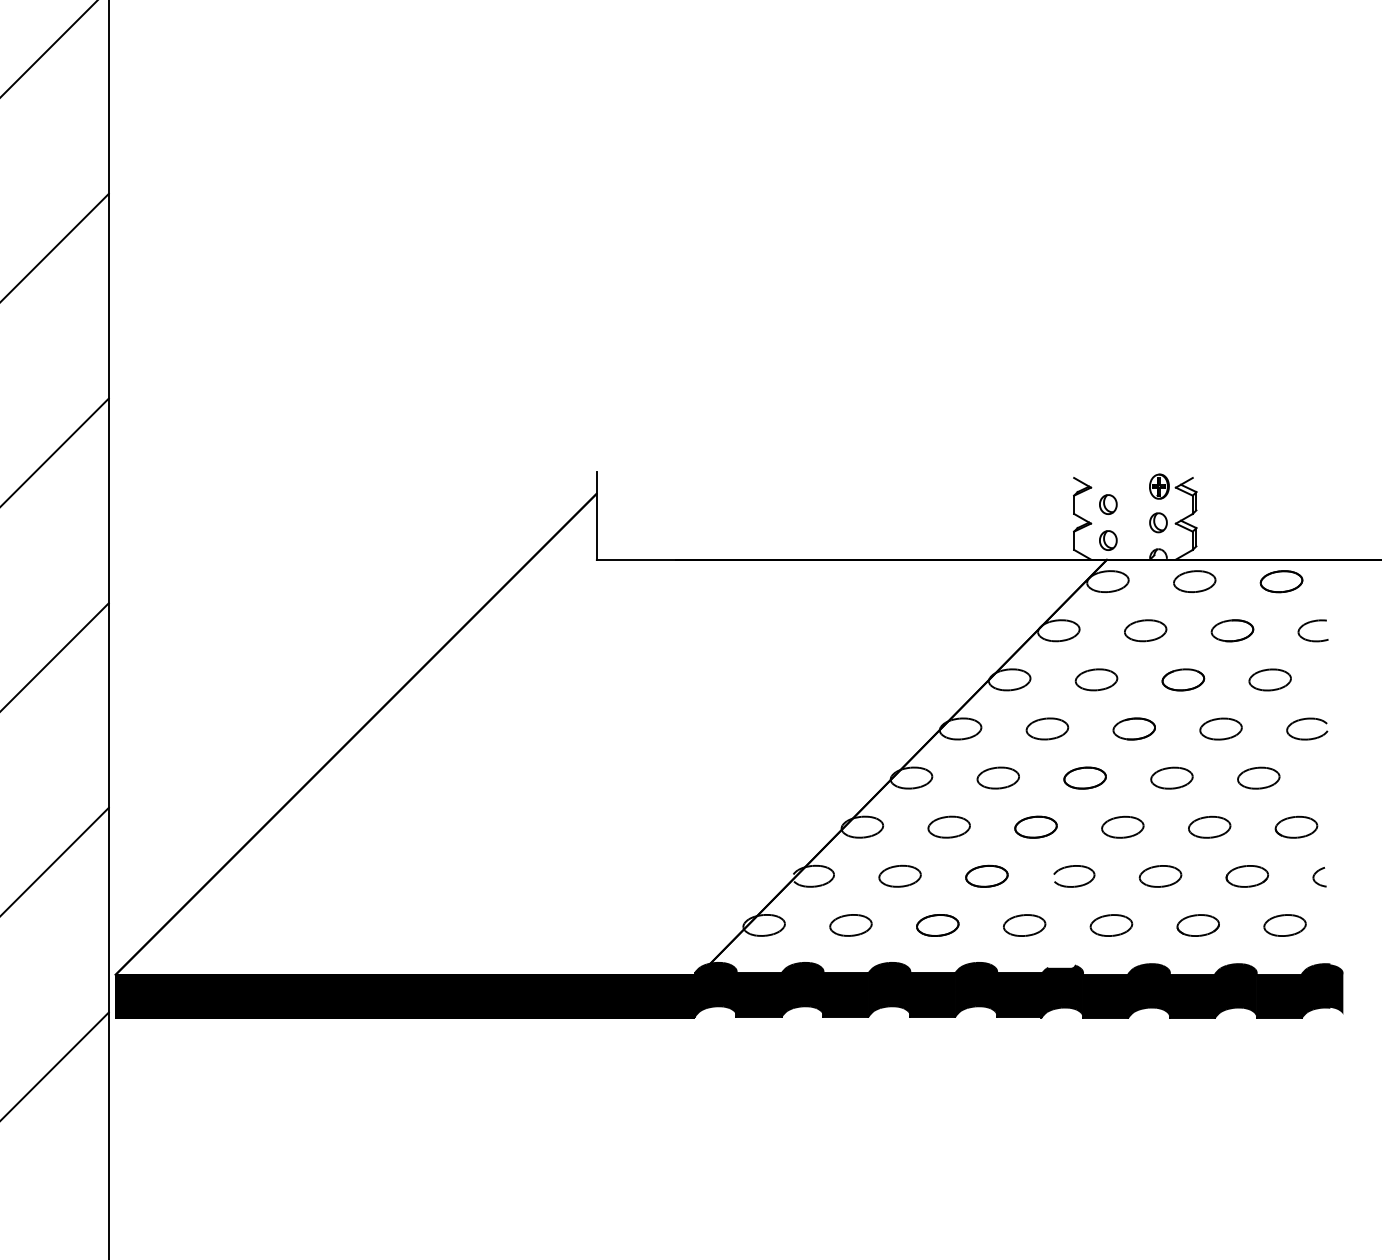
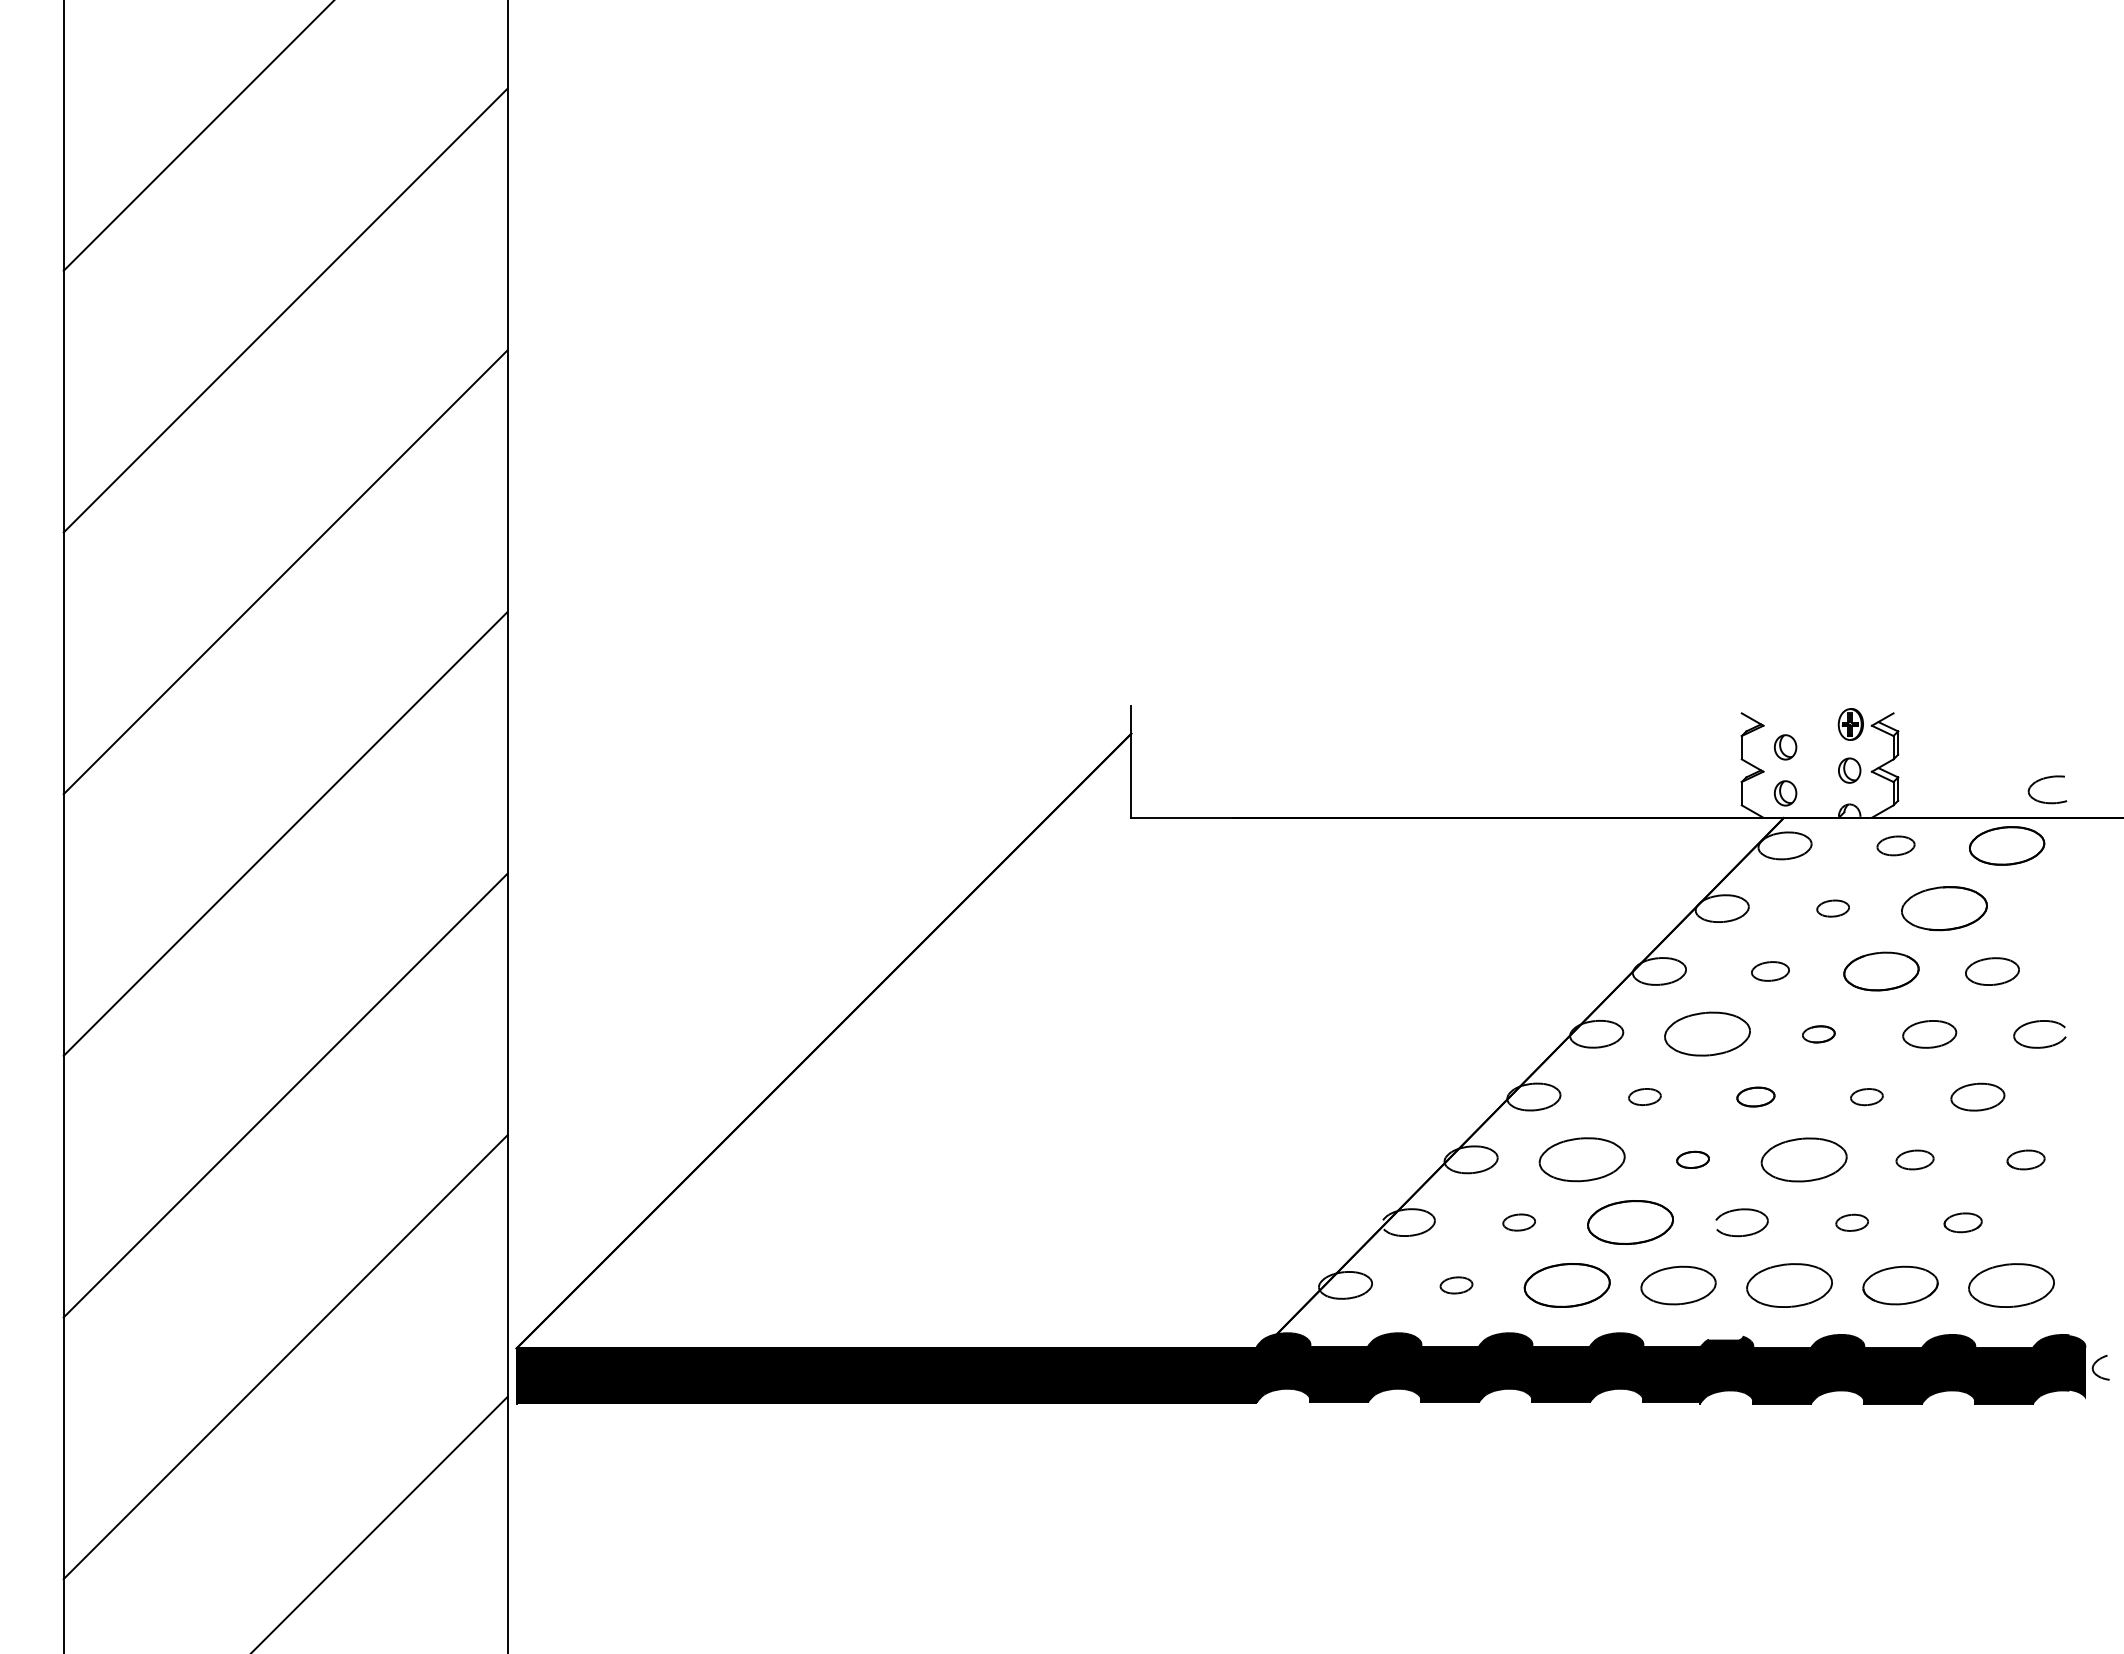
part: (1194, 581) -> (1895, 845), size x0.7
part: (1281, 581) -> (2006, 845), size x1.4
part: (1310, 622) -> (2044, 779), moved
part: (1145, 630) -> (1832, 908), size x0.6
part: (1231, 630) -> (1943, 908), size x1.6
part: (1096, 679) -> (1770, 971), size x0.7
part: (1183, 679) -> (1881, 971), size x1.4
part: (1047, 729) -> (1707, 1034), size x1.6
part: (1134, 729) -> (1818, 1034), size x0.6
part: (997, 777) -> (1644, 1096), size x0.6
part: (1084, 777) -> (1755, 1096), size x0.7
part: (1171, 777) -> (1866, 1096), size x0.6
part: (948, 826) -> (1581, 1159), size x1.6
part: (1035, 826) -> (1692, 1159), size x0.6
part: (1122, 826) -> (1803, 1159), size x1.6
part: (1209, 826) -> (1914, 1159), size x0.7
part: (1296, 826) -> (2025, 1159), size x0.7
part: (899, 876) -> (1518, 1222), size x0.6
part: (986, 876) -> (1629, 1222), size x1.6
part: (1159, 876) -> (1851, 1222), size x0.6
part: (1246, 876) -> (1962, 1222), size x0.7
part: (1319, 877) -> (2100, 1367), moved
part: (850, 925) -> (1456, 1285), size x0.6
part: (937, 925) -> (1567, 1285), size x1.6
part: (1024, 925) -> (1678, 1285), size x1.4
part: (1111, 925) -> (1789, 1285), size x1.6
part: (1198, 925) -> (1900, 1285), size x1.4
part: (1285, 925) -> (2011, 1285), size x1.6

